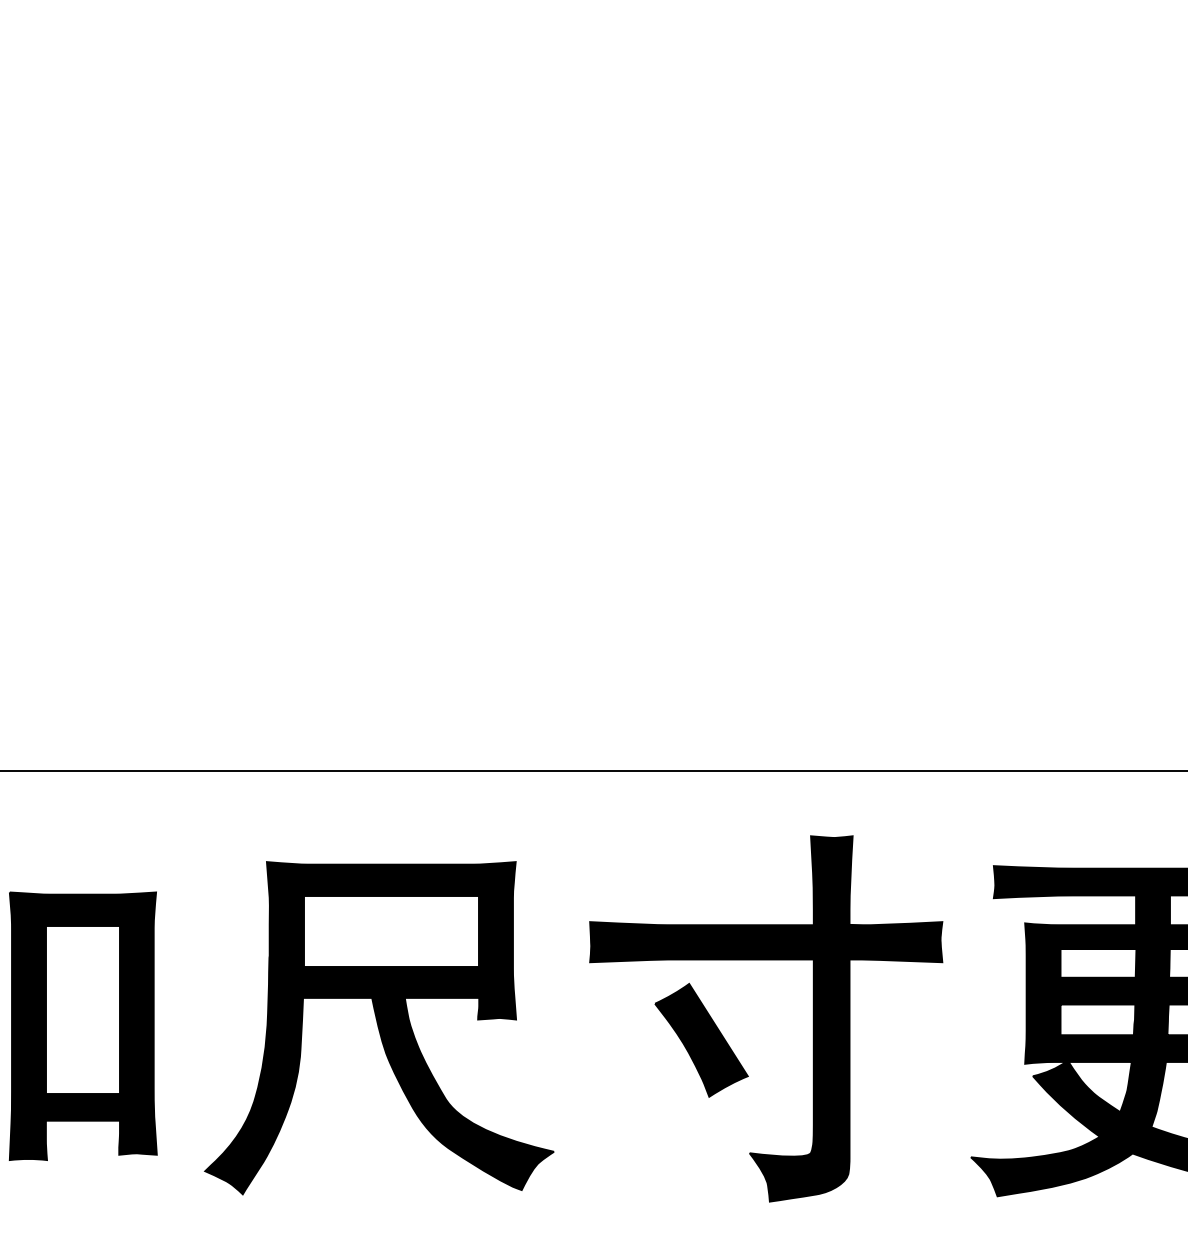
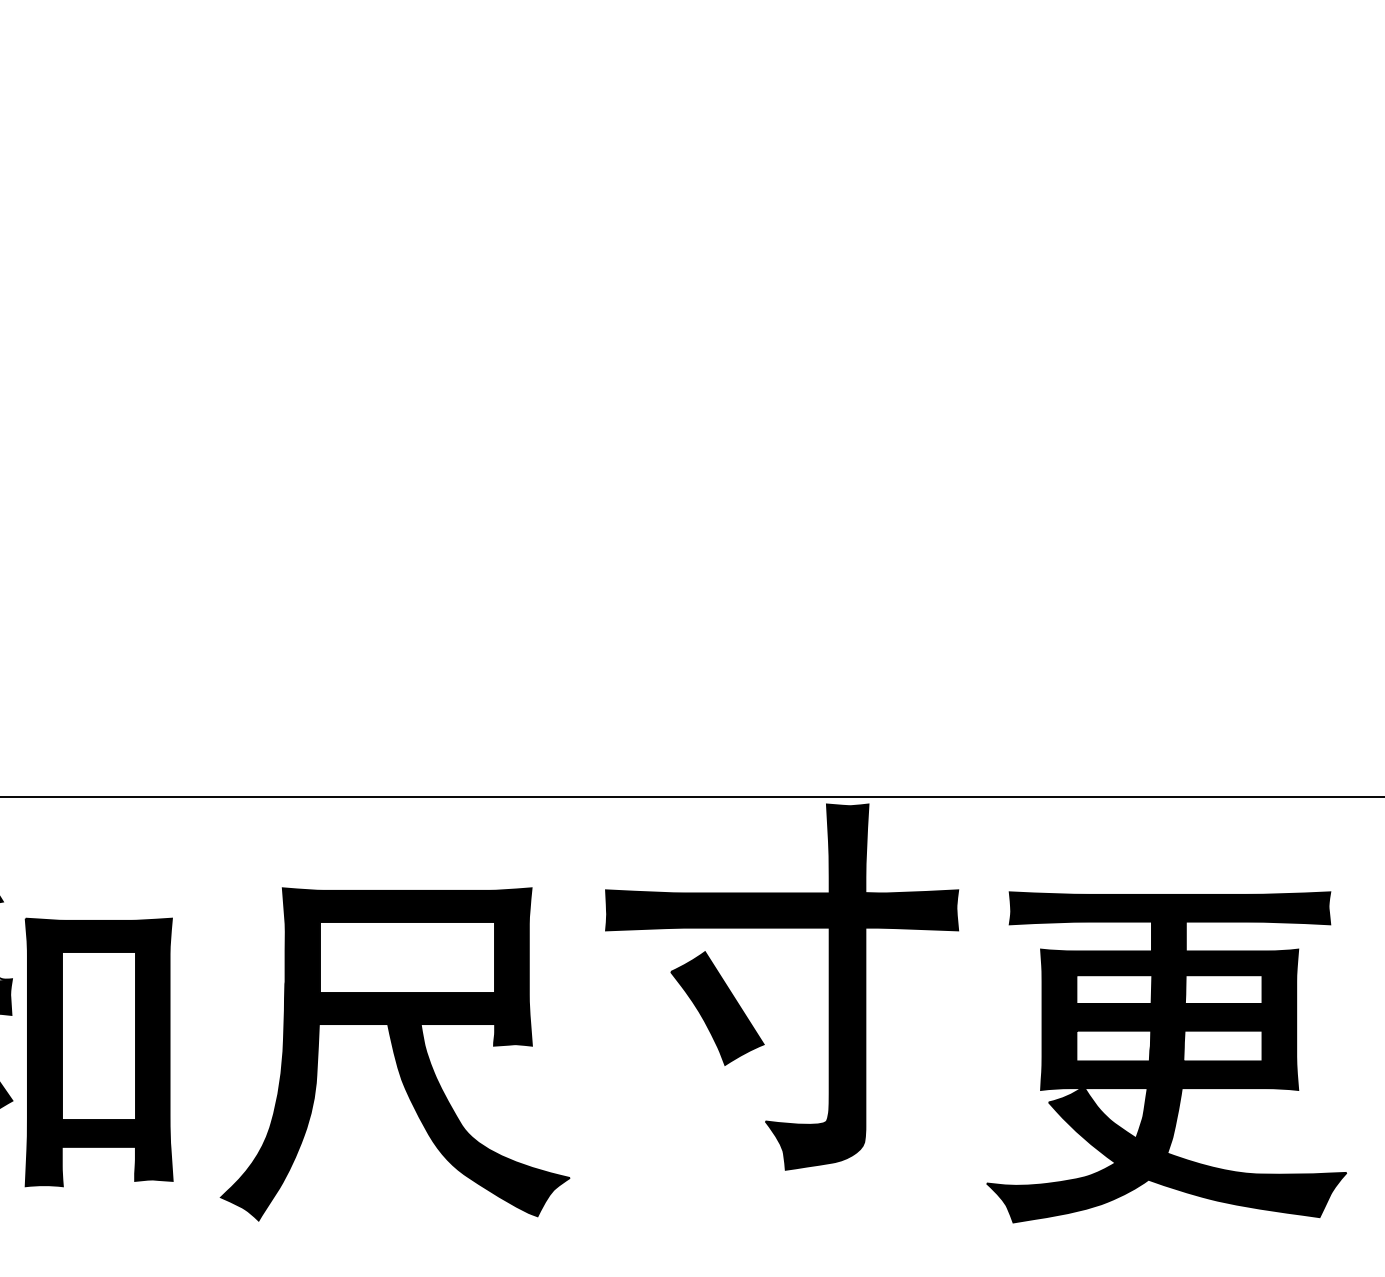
part: (727, 1042) -> (743, 1010), moved

